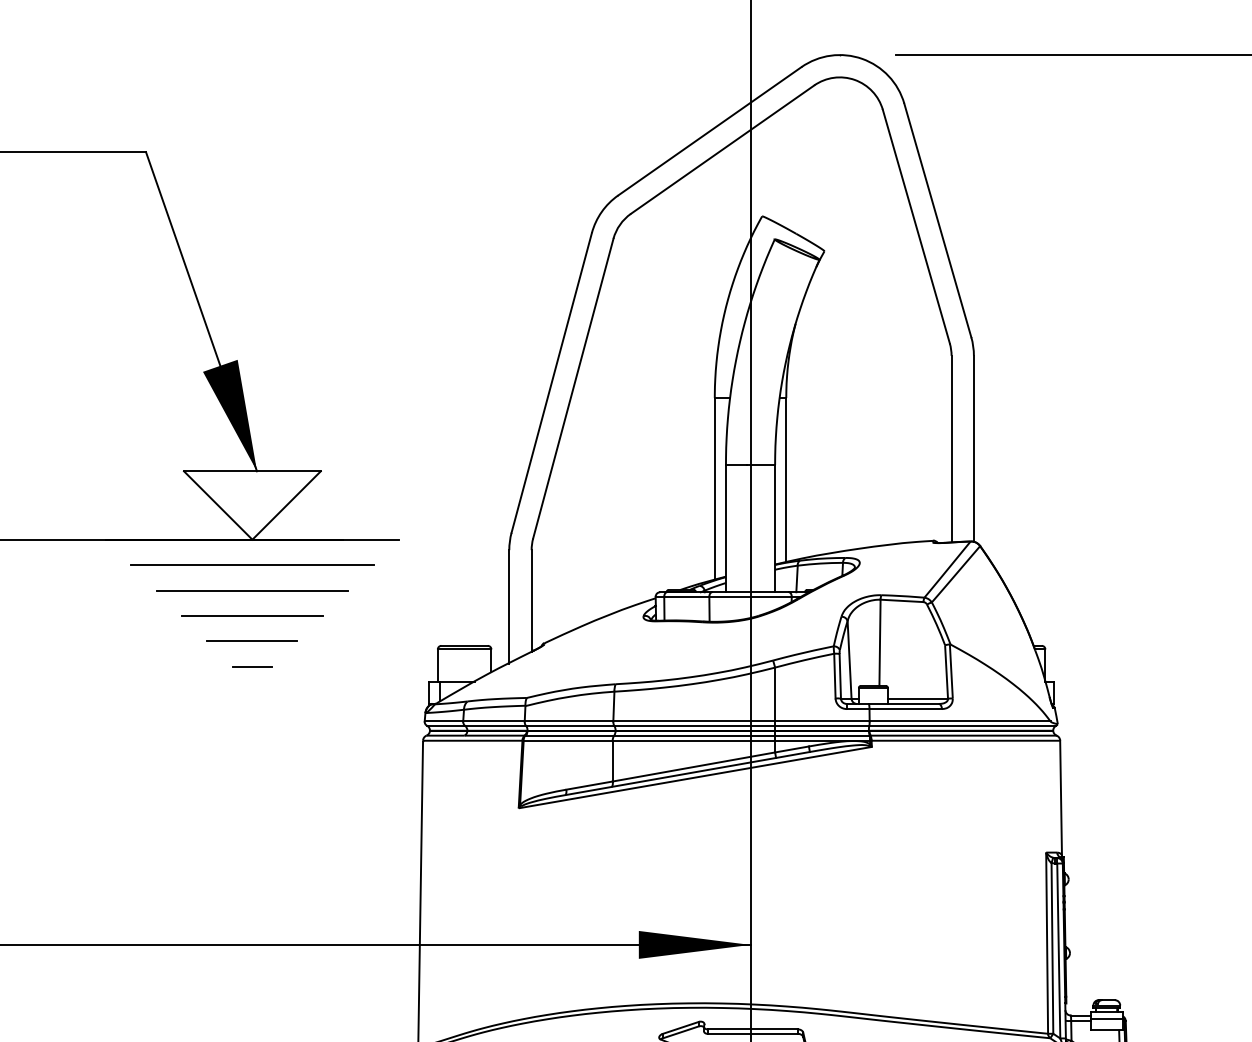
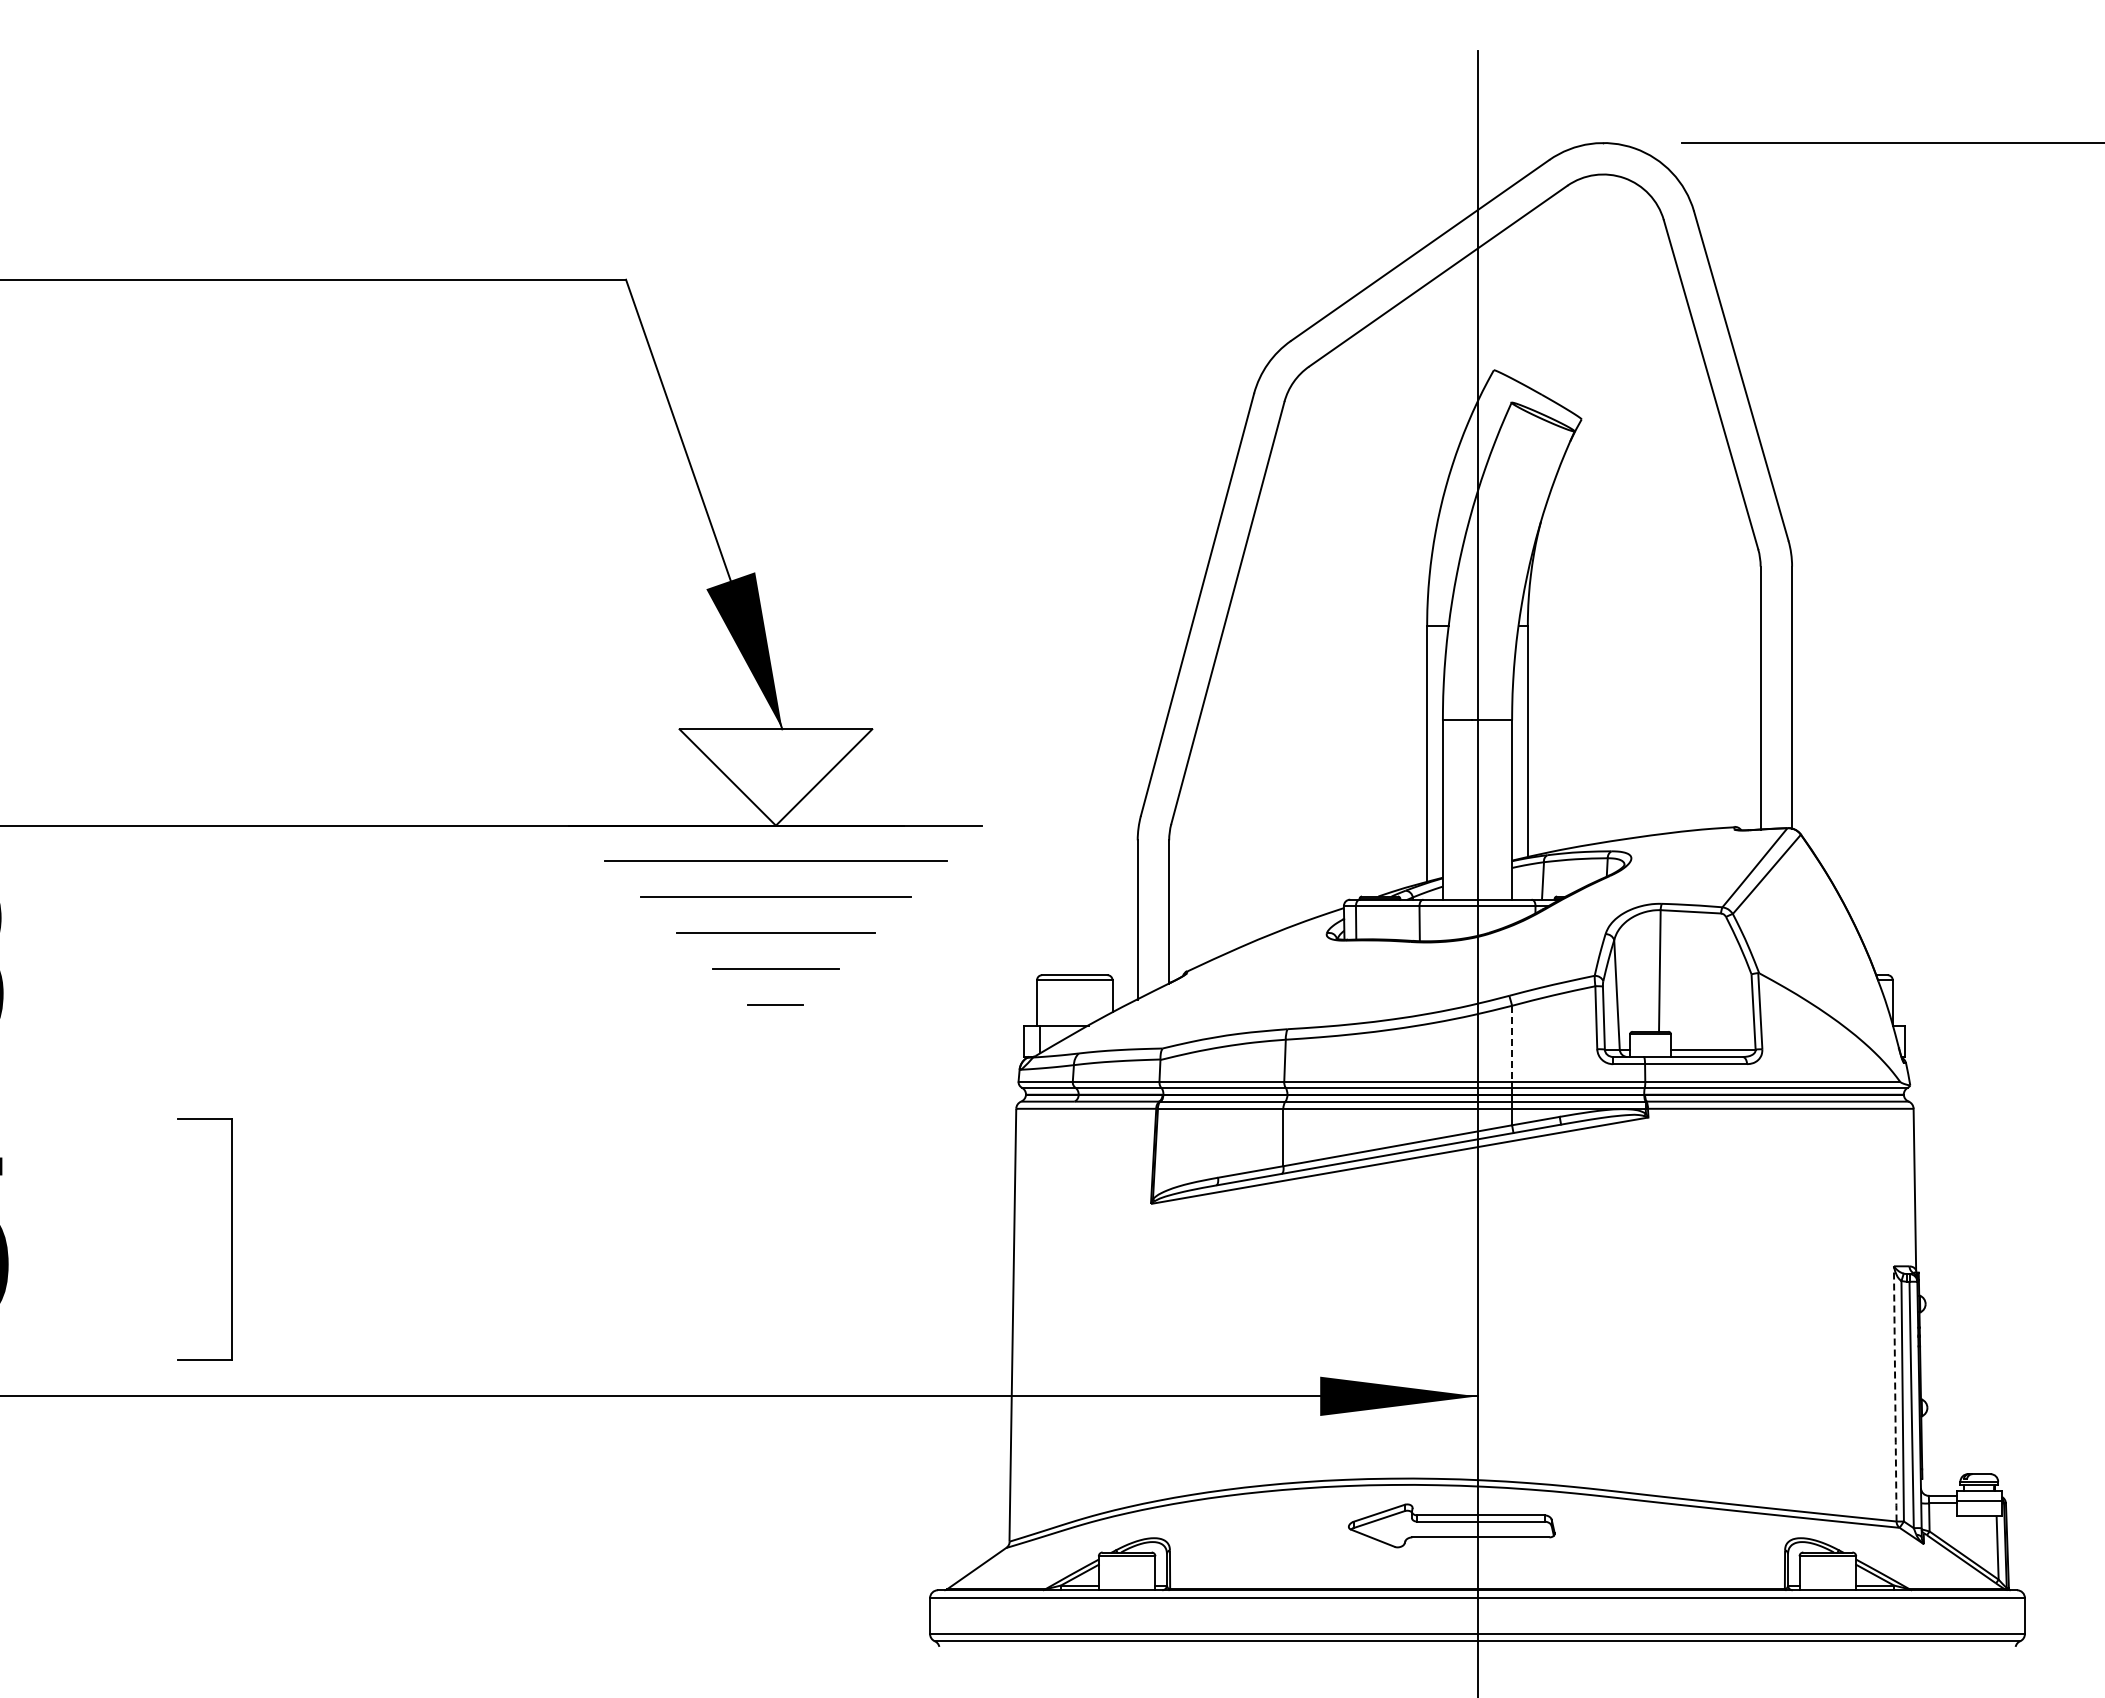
line: (775, 694) -> (1512, 1043), solid -> dashed
line: (1047, 943) -> (1895, 1394), solid -> dashed

